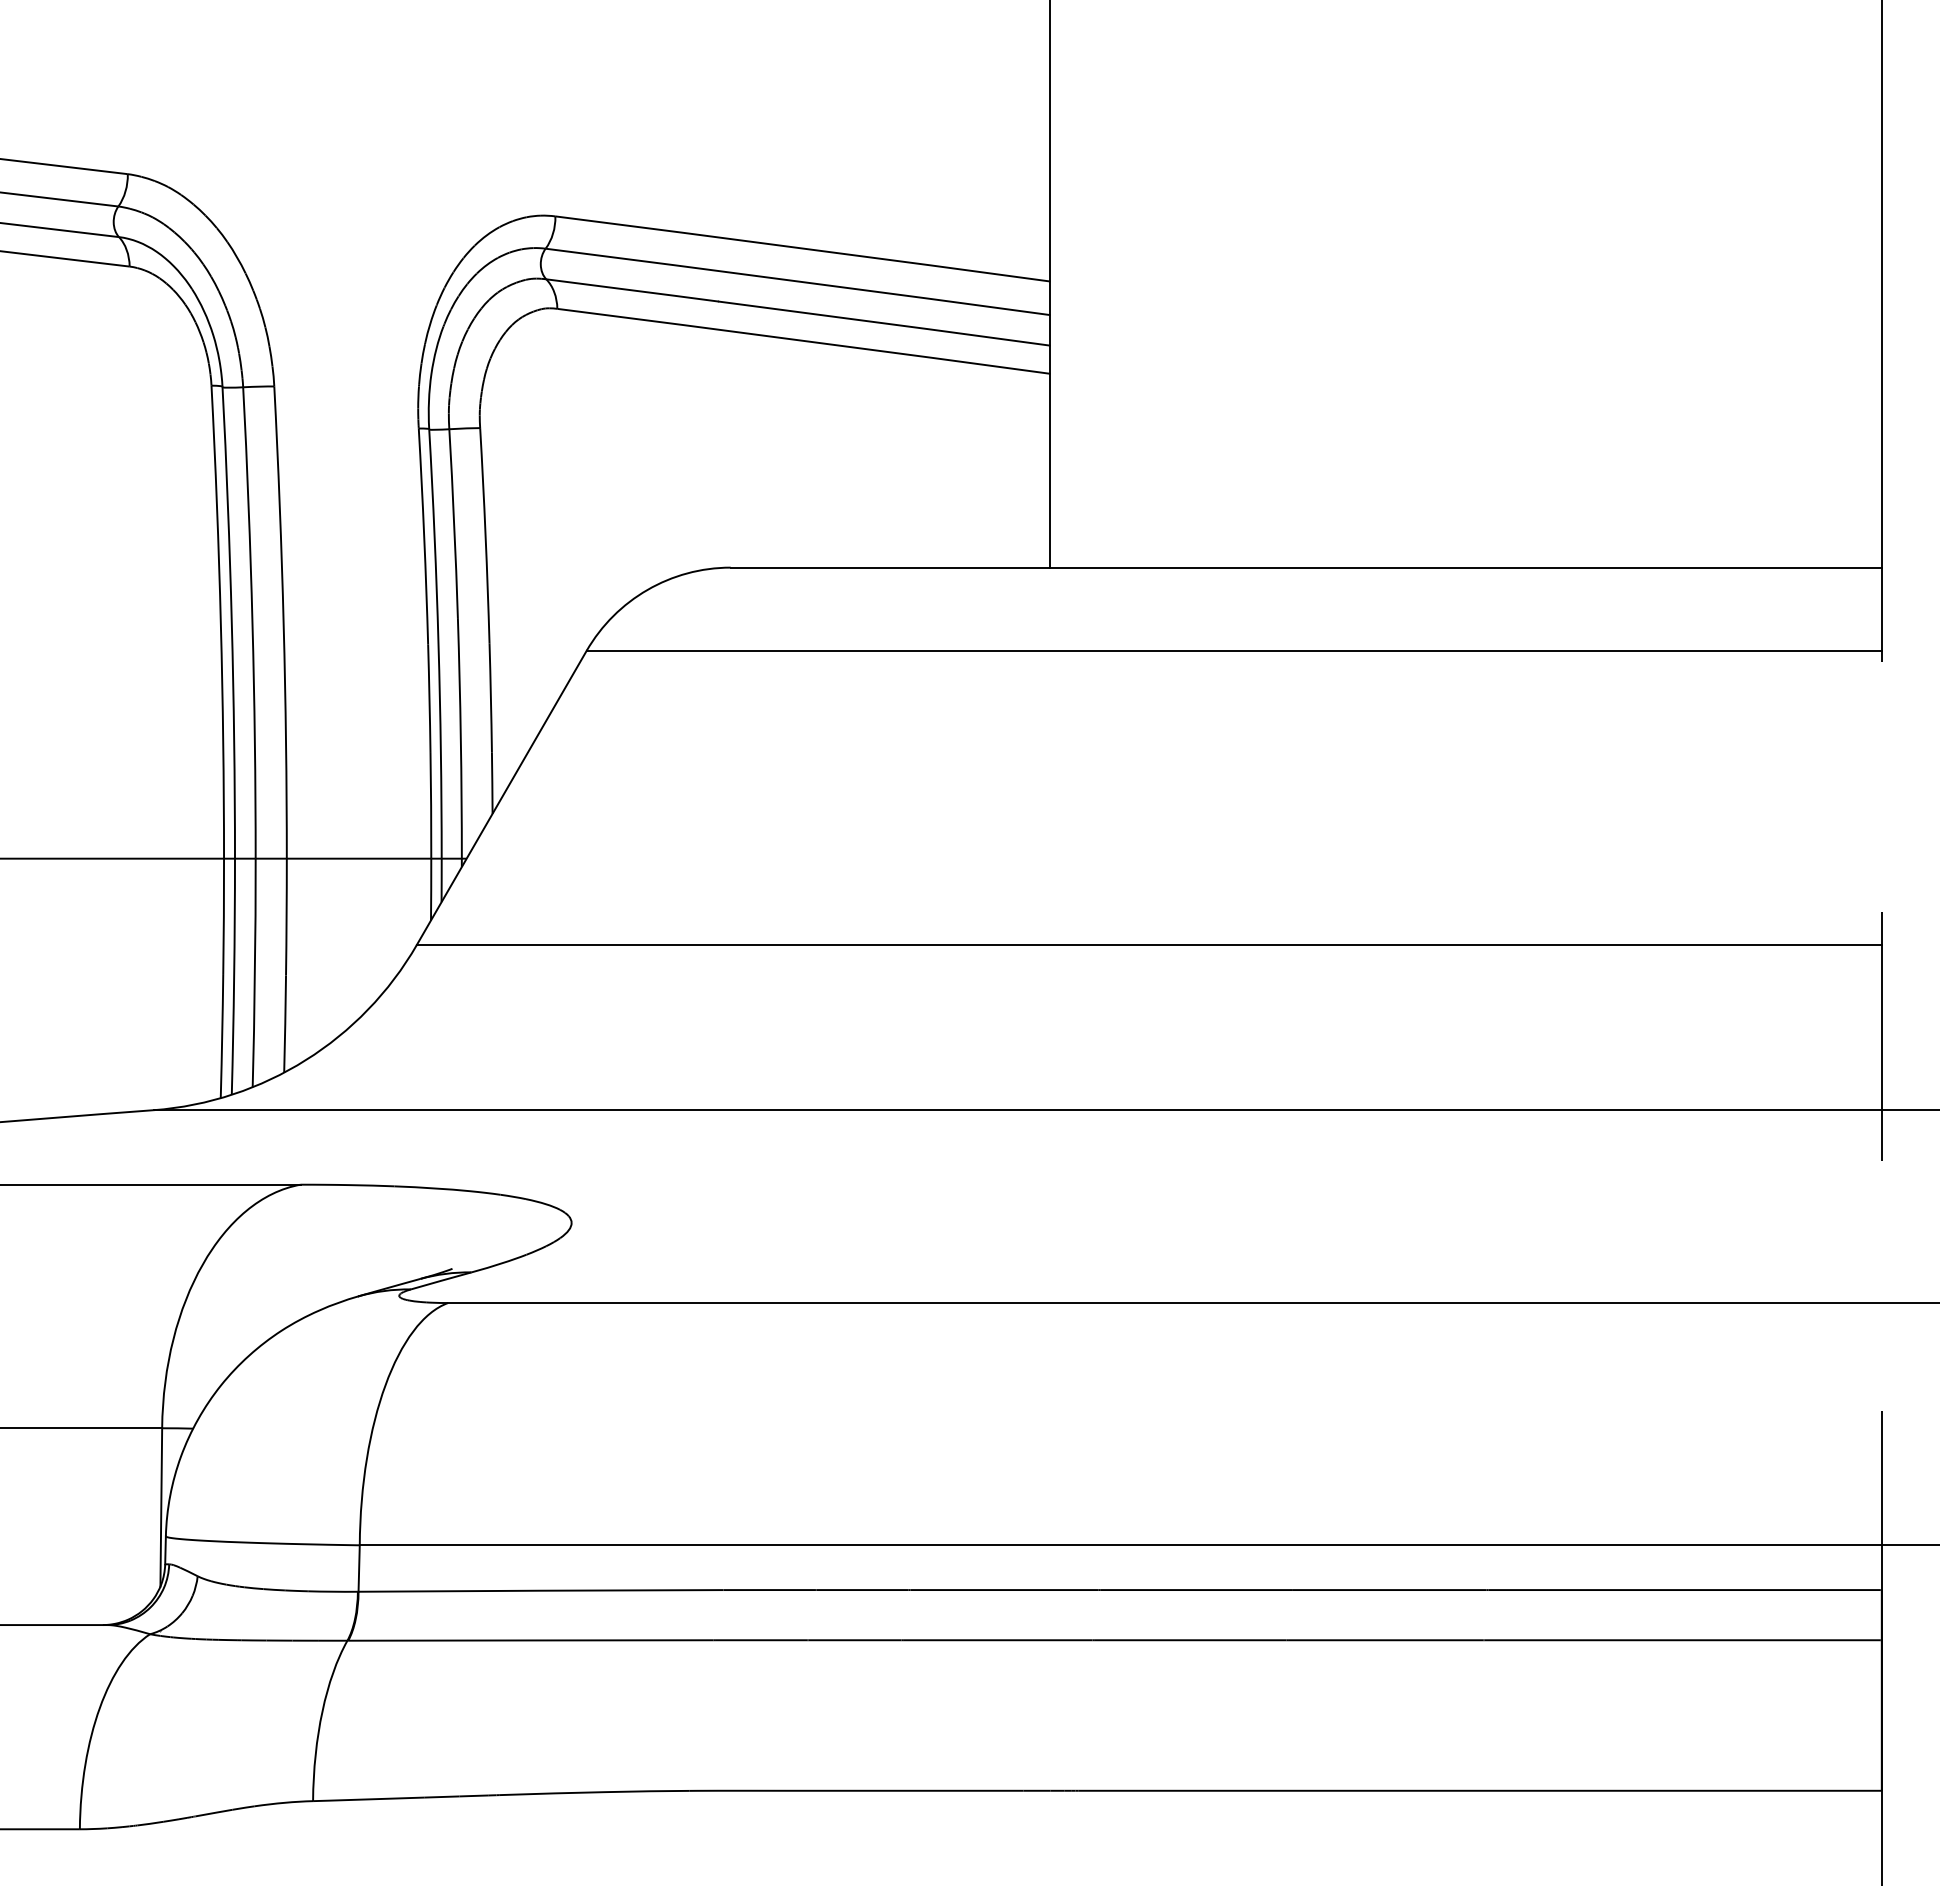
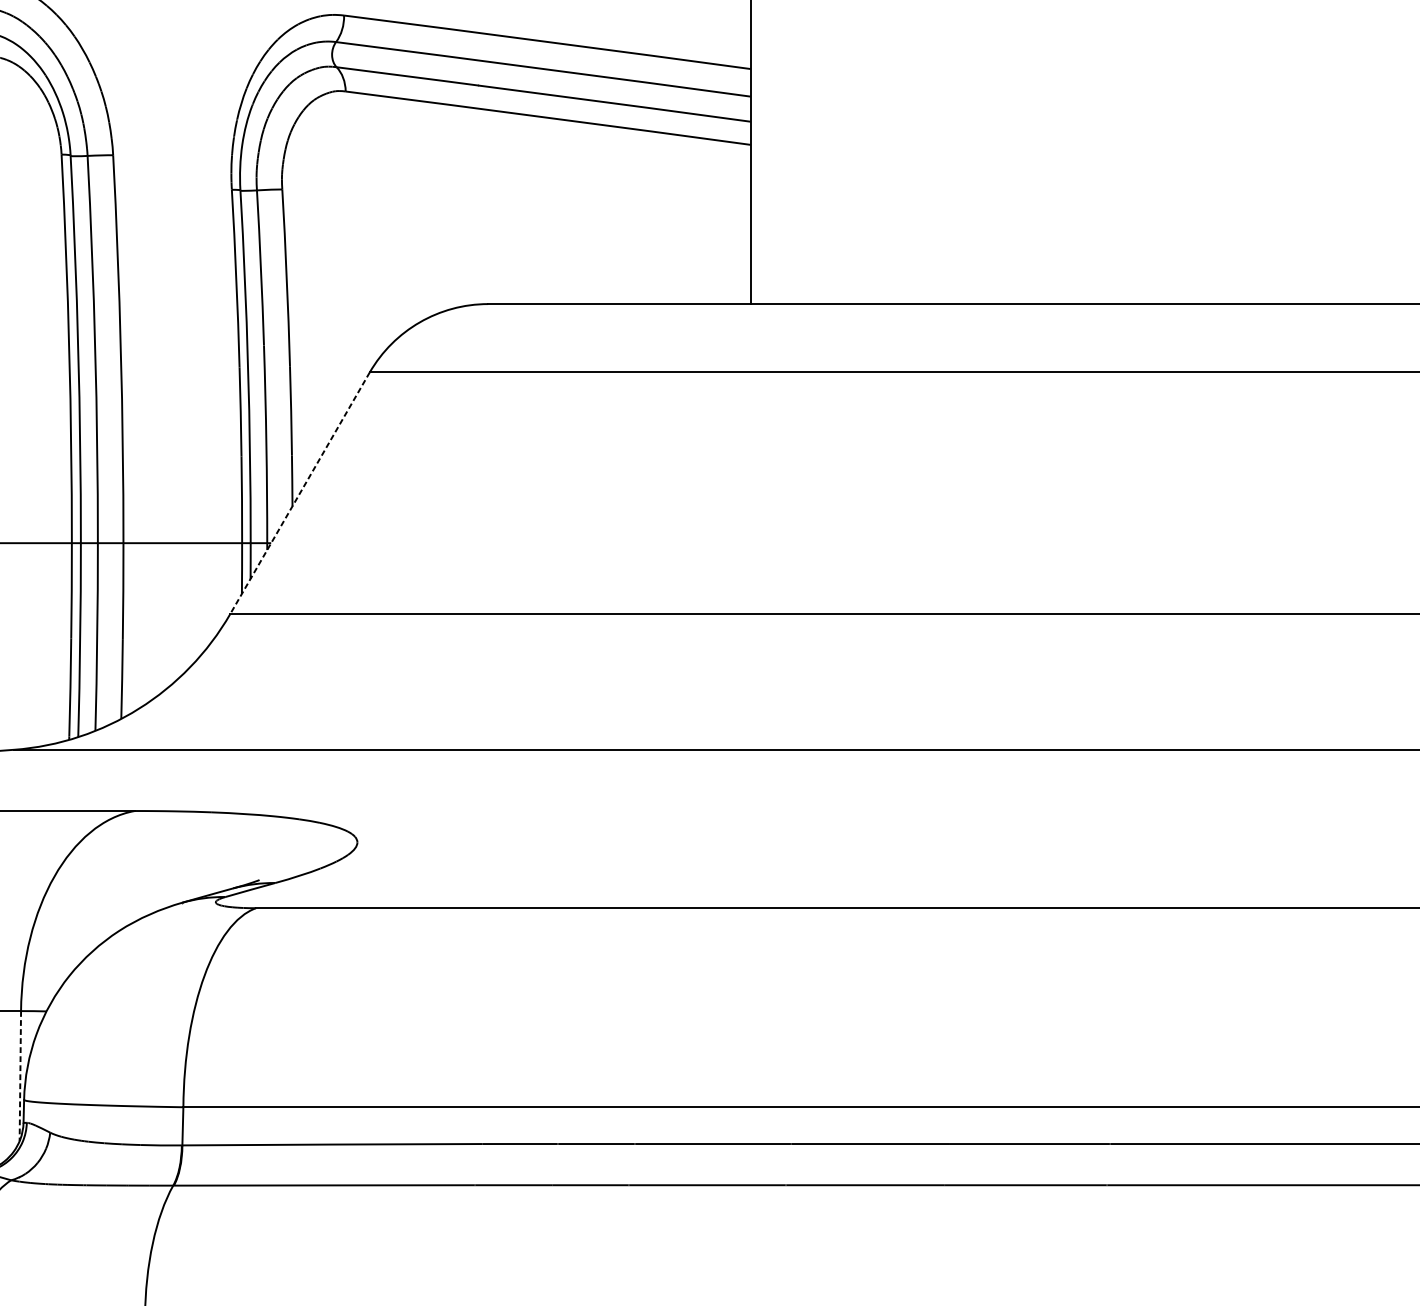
line: (501, 797) -> (299, 492), solid -> dashed
line: (161, 1507) -> (20, 1076), solid -> dashed

